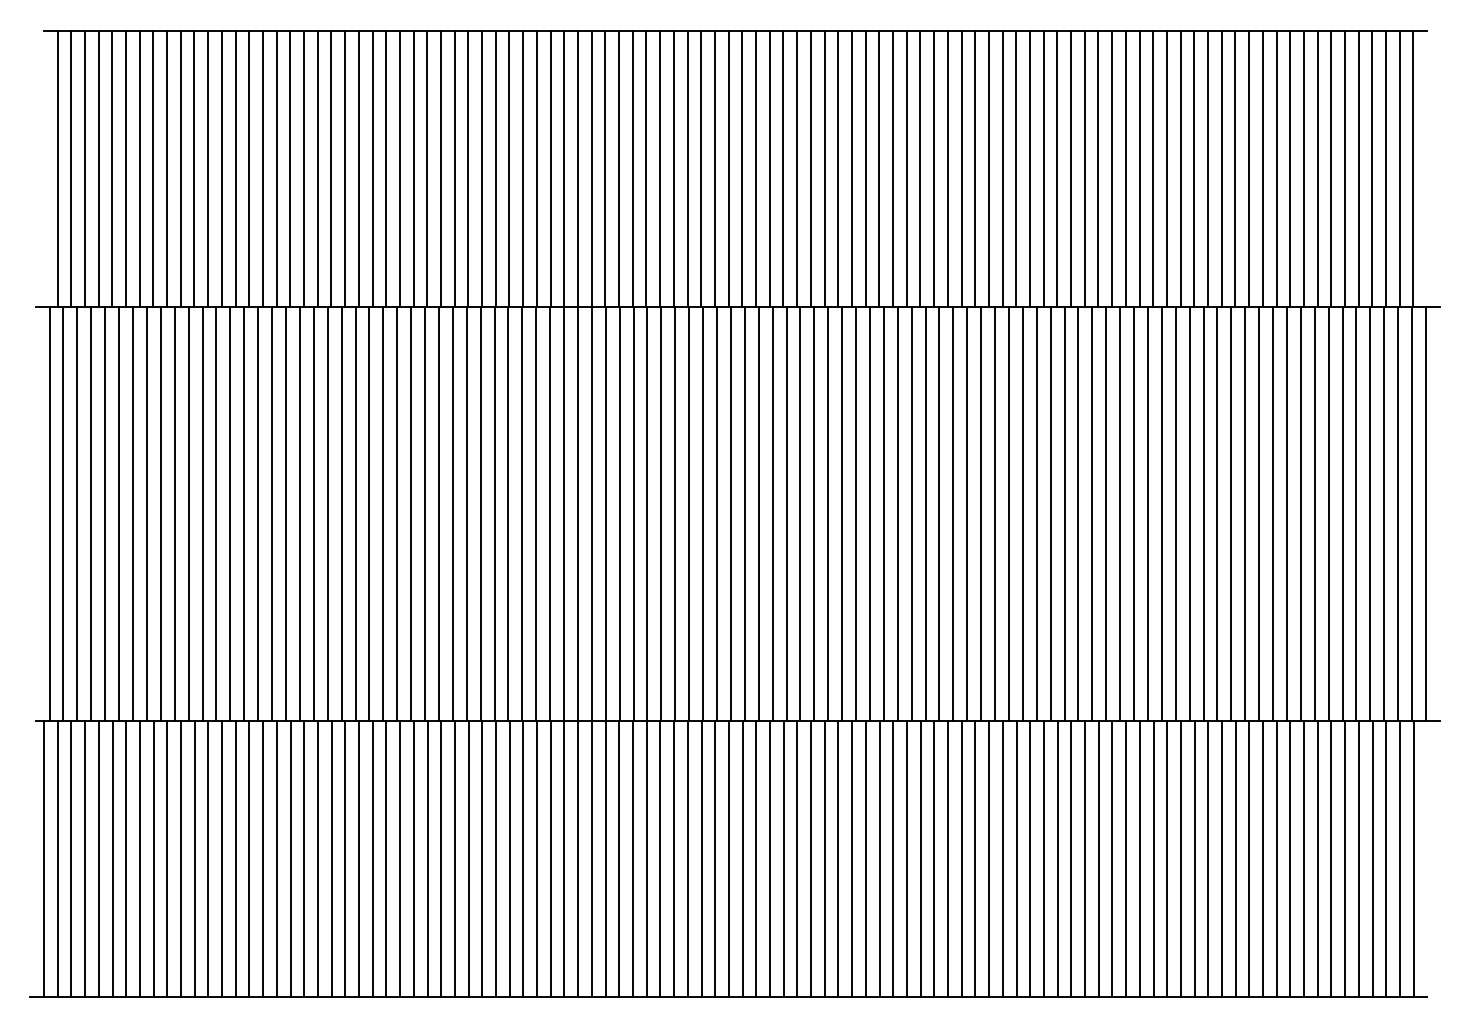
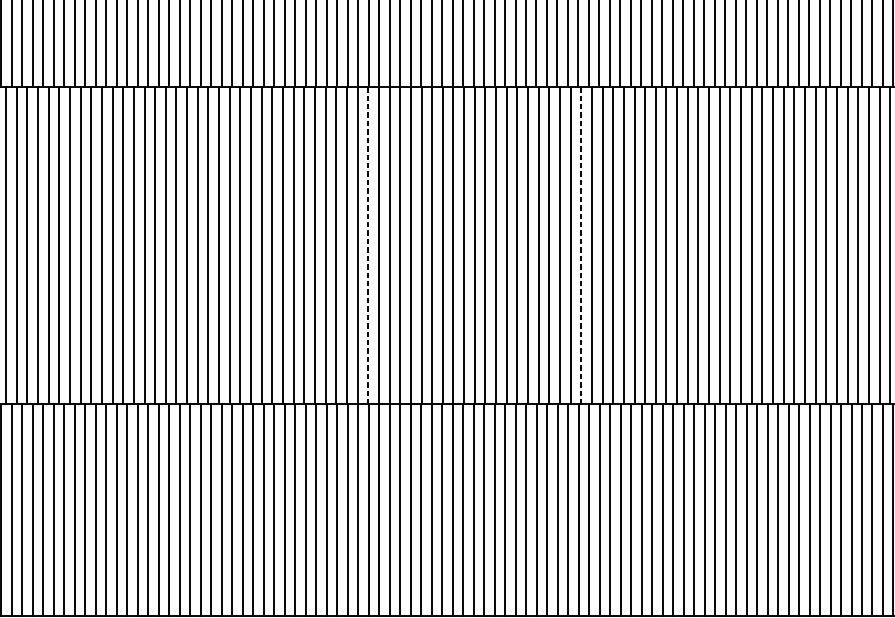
line: (550, 514) -> (368, 246), solid -> dashed
line: (828, 514) -> (581, 246), solid -> dashed

